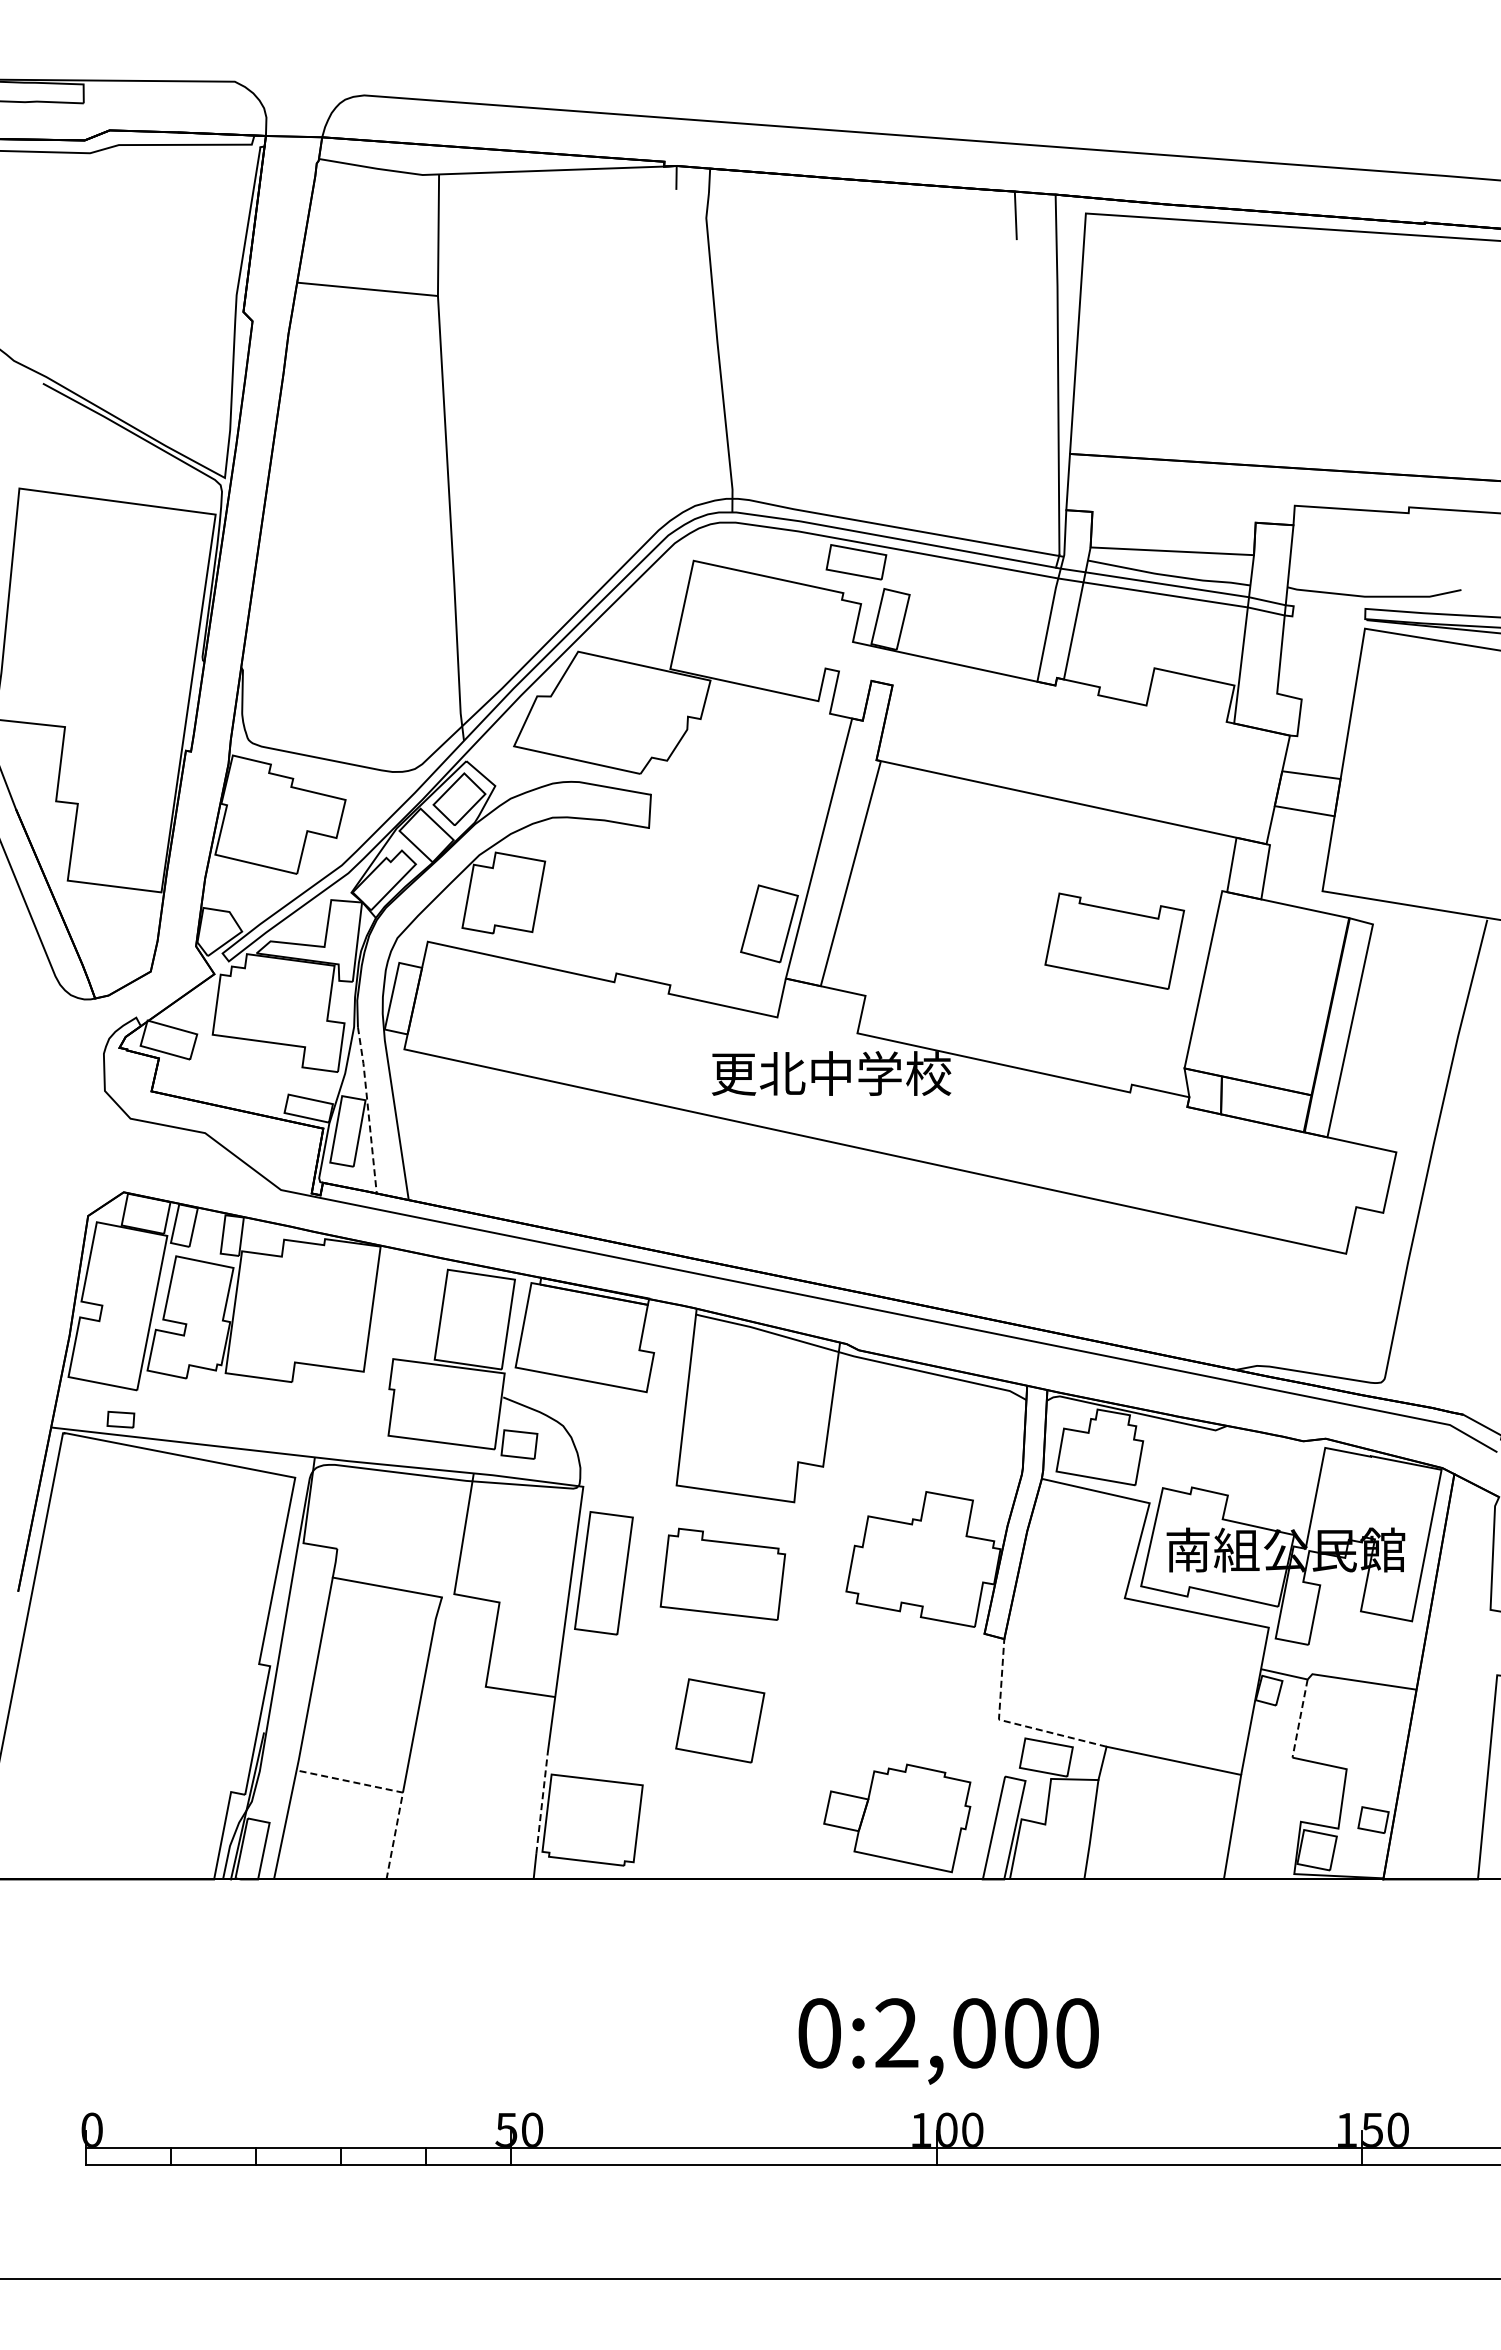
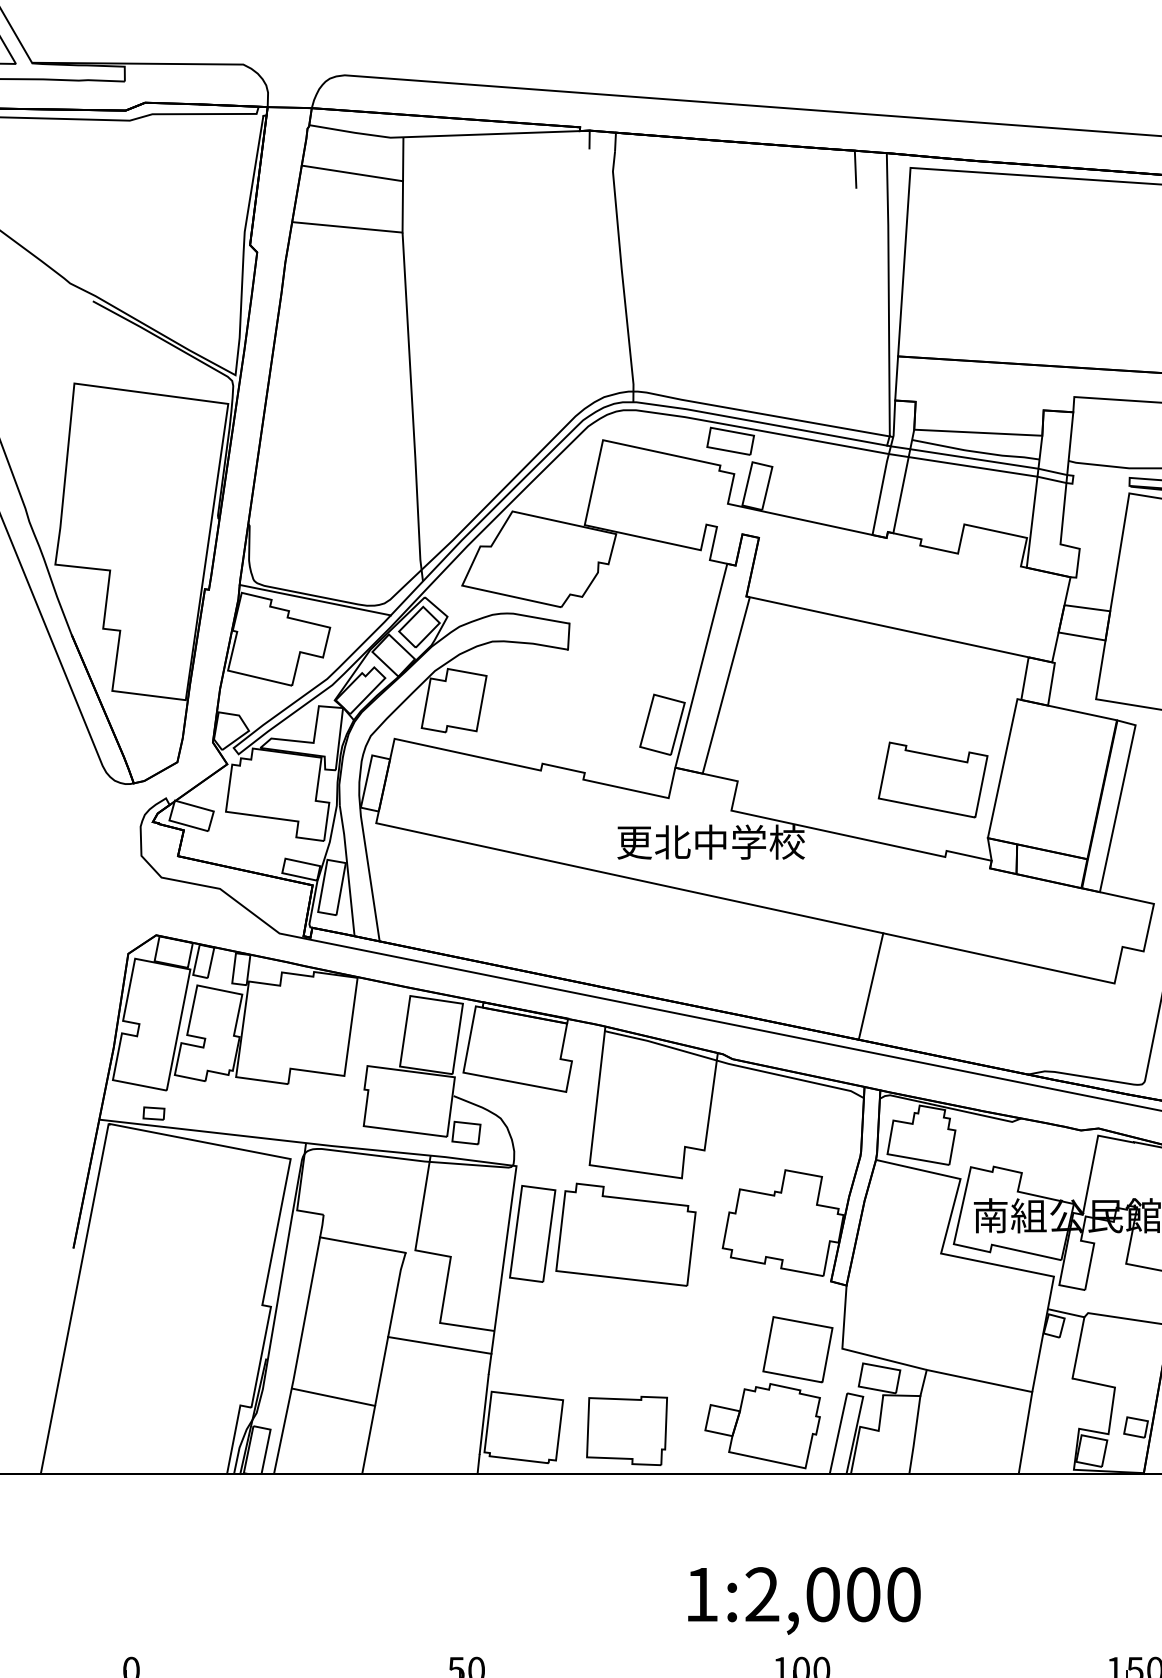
line: (373, 220) -> (352, 173), added
line: (326, 764) -> (315, 599), added
part: (1114, 940) -> (932, 779), moved
line: (368, 1110) -> (348, 871), dashed -> solid
line: (1035, 1257) -> (871, 986), added
part: (722, 1574) -> (625, 1234), size x1.43
line: (485, 1715) -> (439, 1345), added
line: (1300, 1718) -> (1078, 1347), dashed -> solid
part: (720, 1720) -> (798, 1349), moved
line: (1013, 1723) -> (853, 1351), dashed -> solid
line: (393, 1790) -> (367, 1404), dashed -> solid
line: (542, 1803) -> (484, 1414), dashed -> solid
part: (724, 1824) -> (627, 1430), added
text: (819, 2033) -> (701, 1594), 0:2,000 -> 1:2,000

